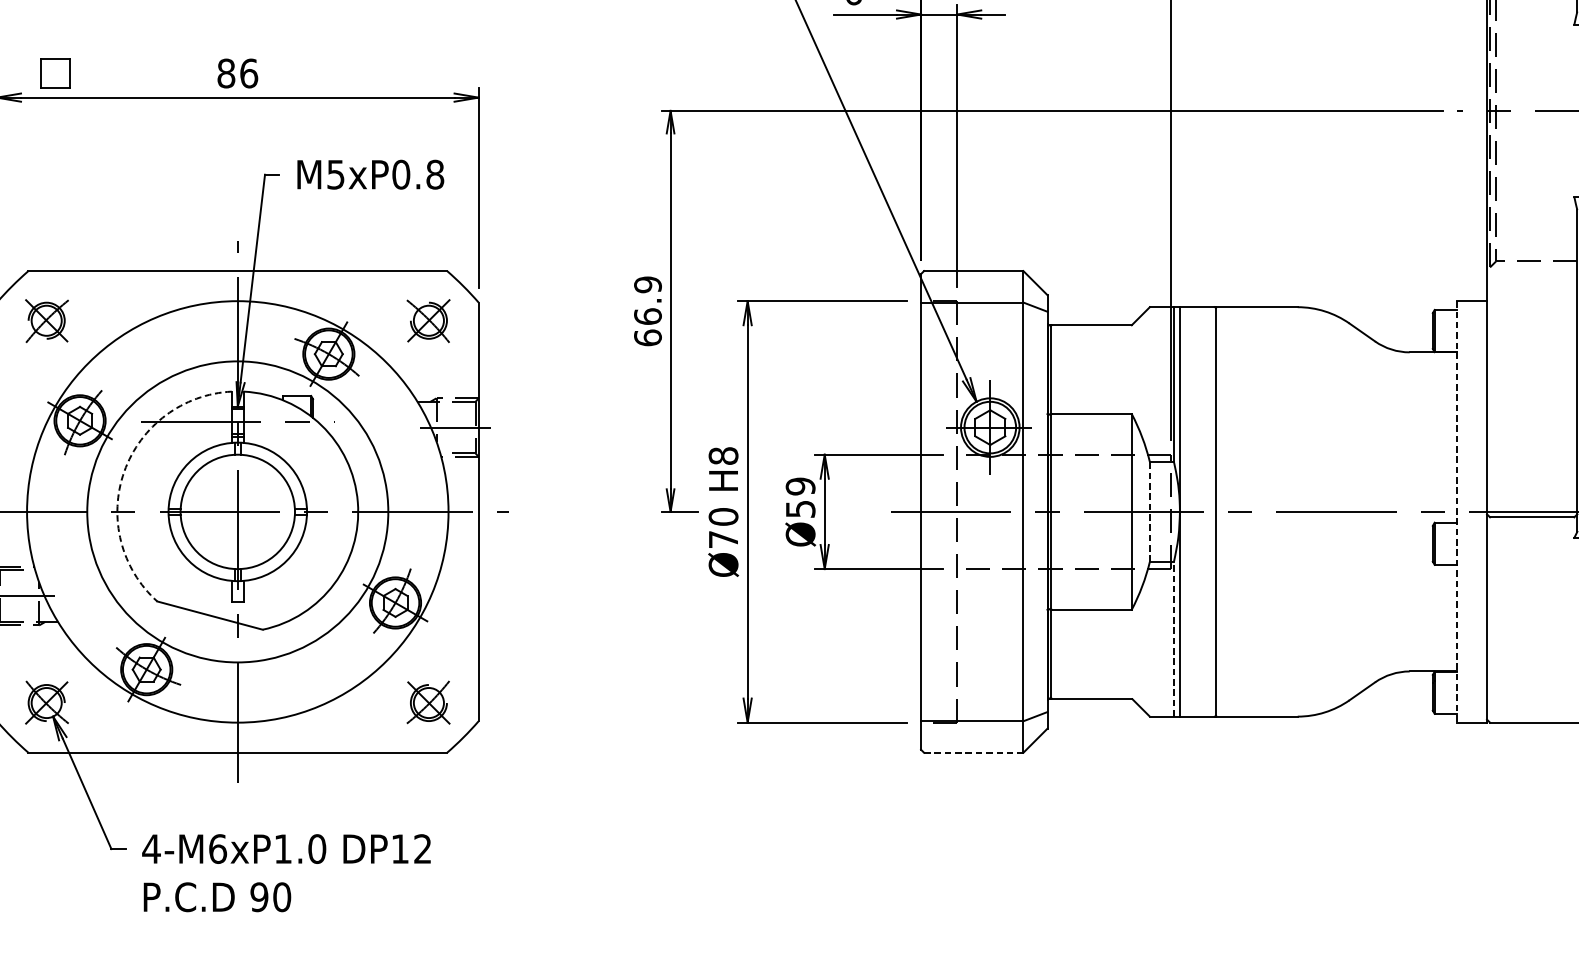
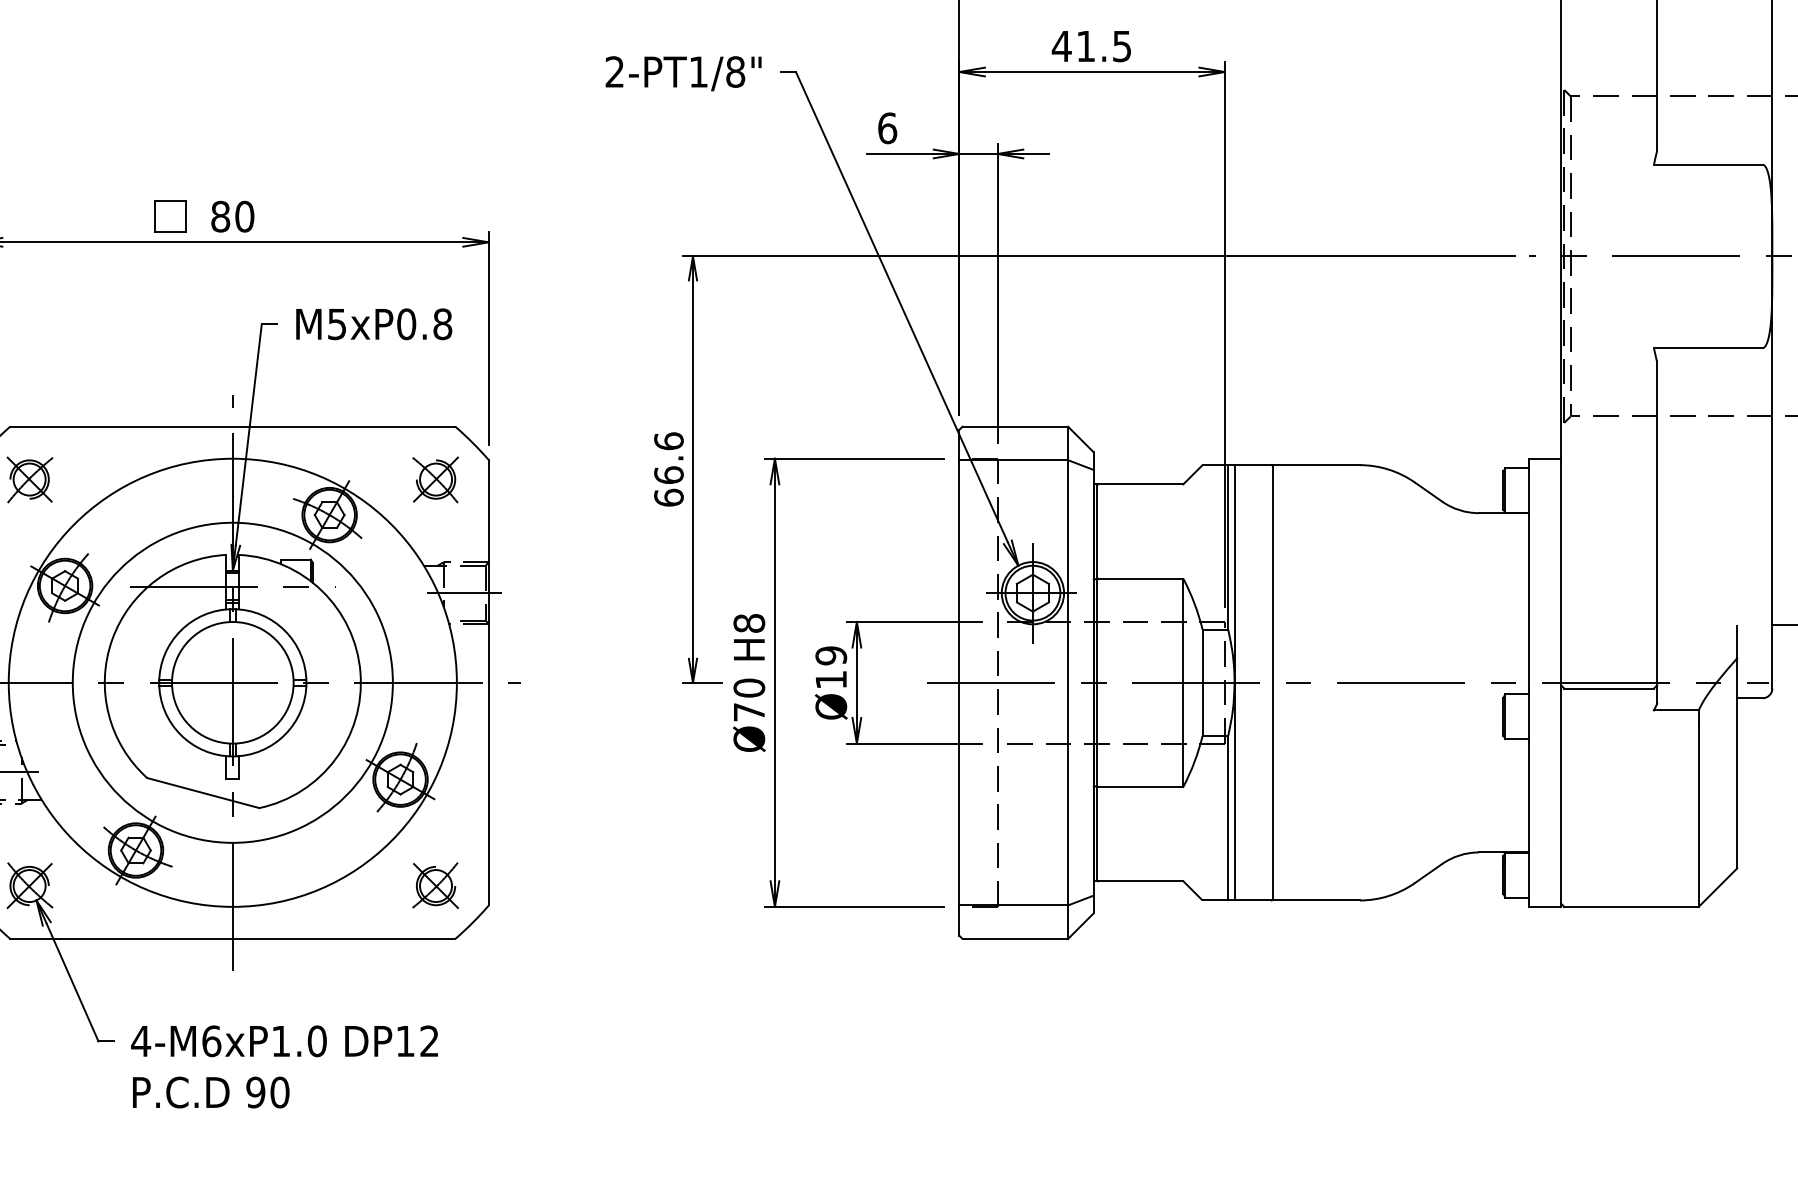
part: (55, 73) -> (170, 216), moved
text: (248, 73) -> (244, 216), 86 -> 80
text: (647, 284) -> (668, 441), 66.9 -> 66.6
arc: (124, 471) -> (112, 639), dashed -> solid
text: (800, 508) -> (831, 679), Ø59 -> Ø19
line: (1149, 511) -> (1202, 682), dashed -> solid
line: (1457, 512) -> (1529, 683), dashed -> solid
line: (1174, 638) -> (1228, 817), dashed -> solid
line: (973, 752) -> (1015, 938), dashed -> solid

